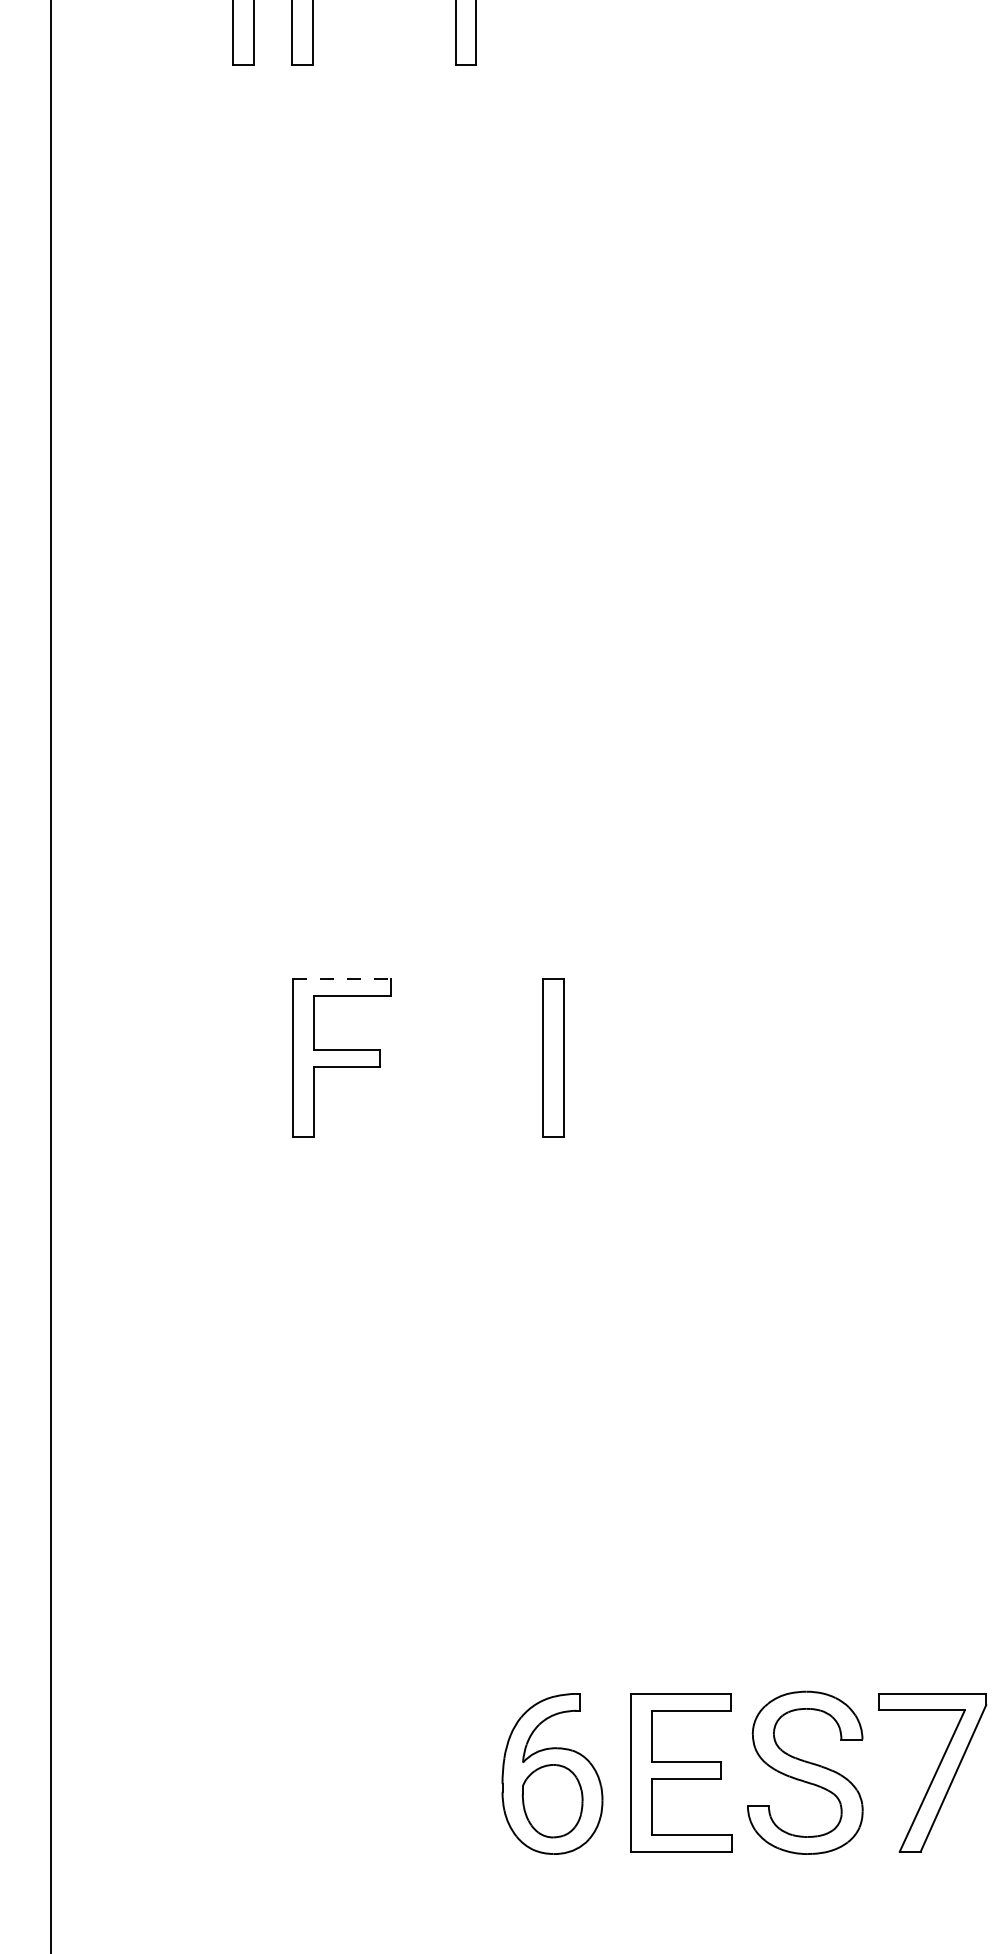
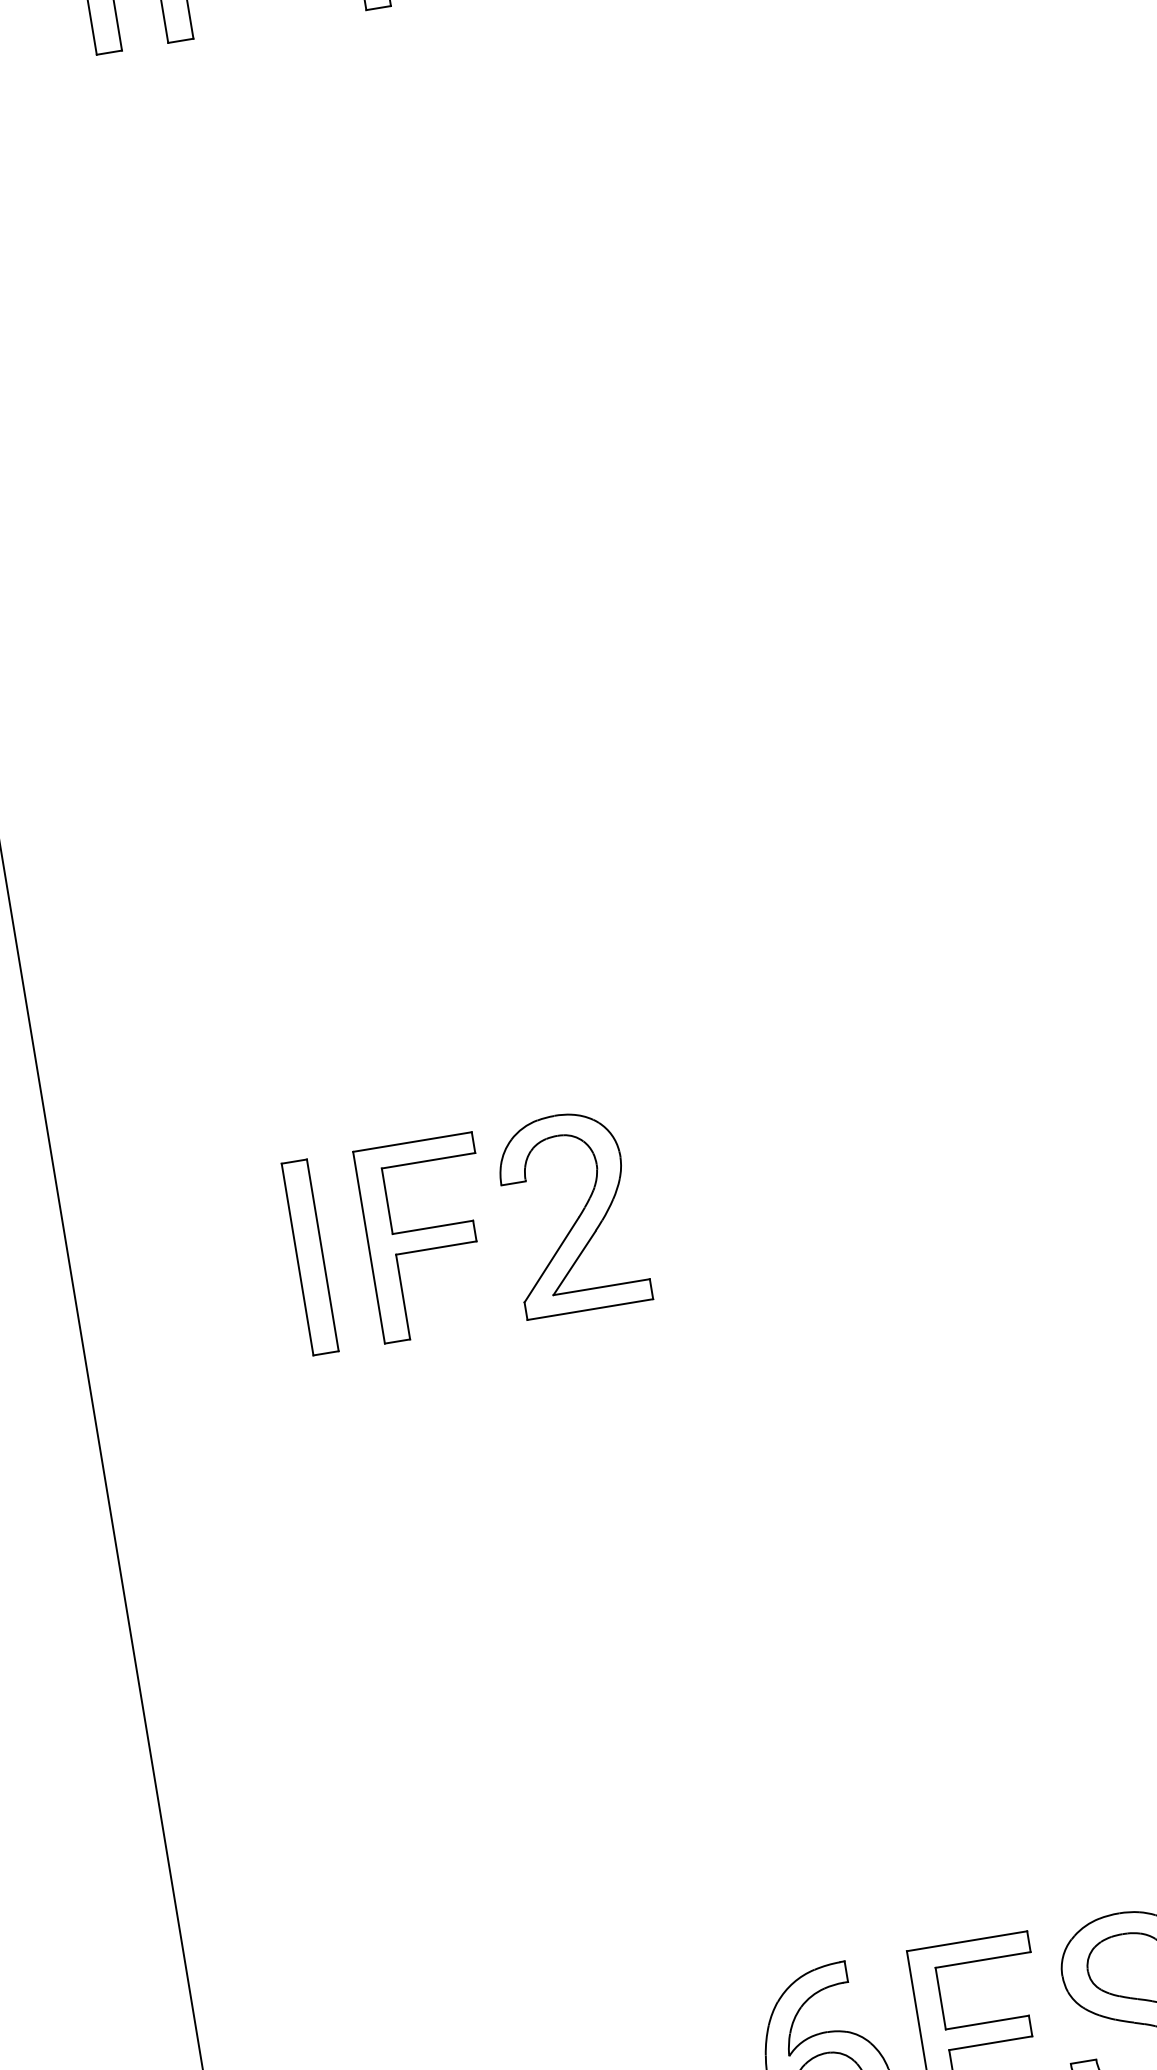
line: (342, 979) -> (412, 1142), dashed -> solid
part: (553, 1057) -> (309, 1256), moved
part: (465, 1060) -> (578, 1215), added

